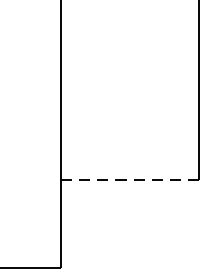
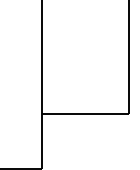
line: (131, 180) -> (86, 114), dashed -> solid

